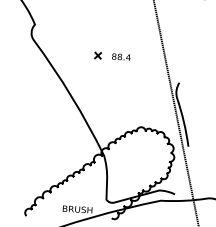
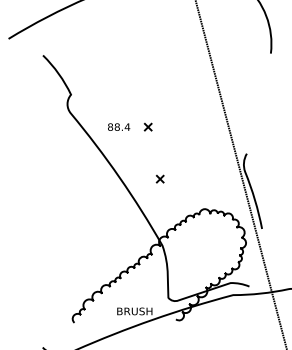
text: (121, 56) -> (119, 126), moved
part: (104, 99) -> (159, 178), added

